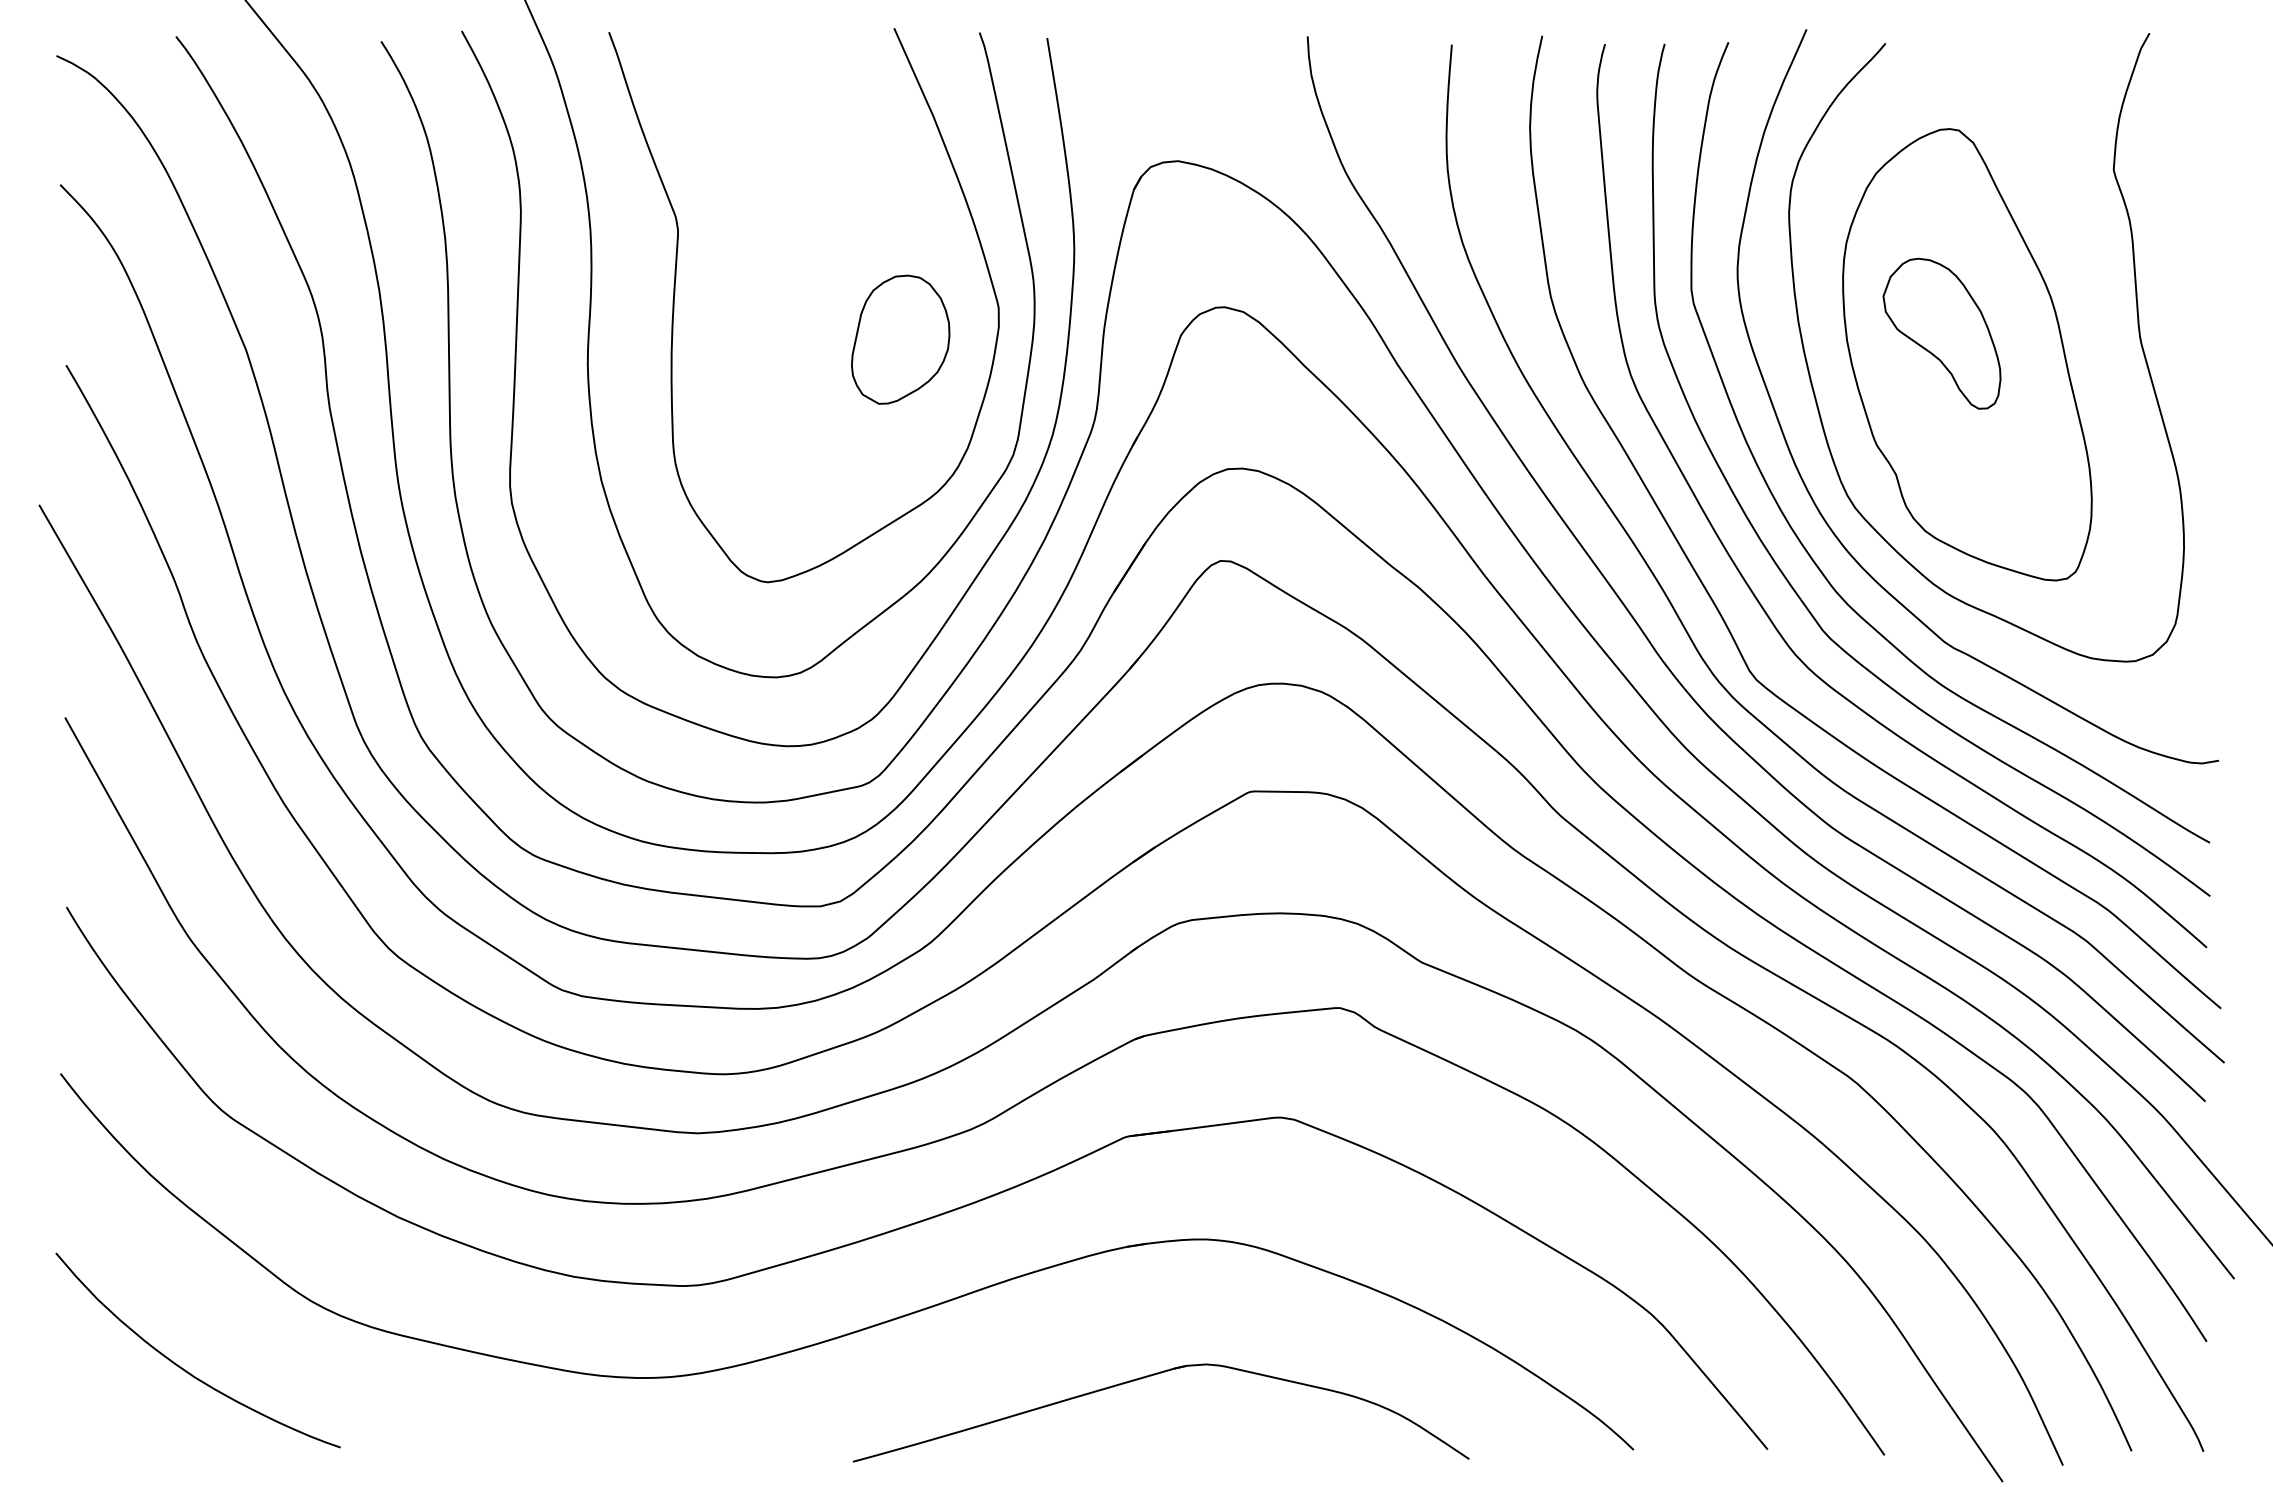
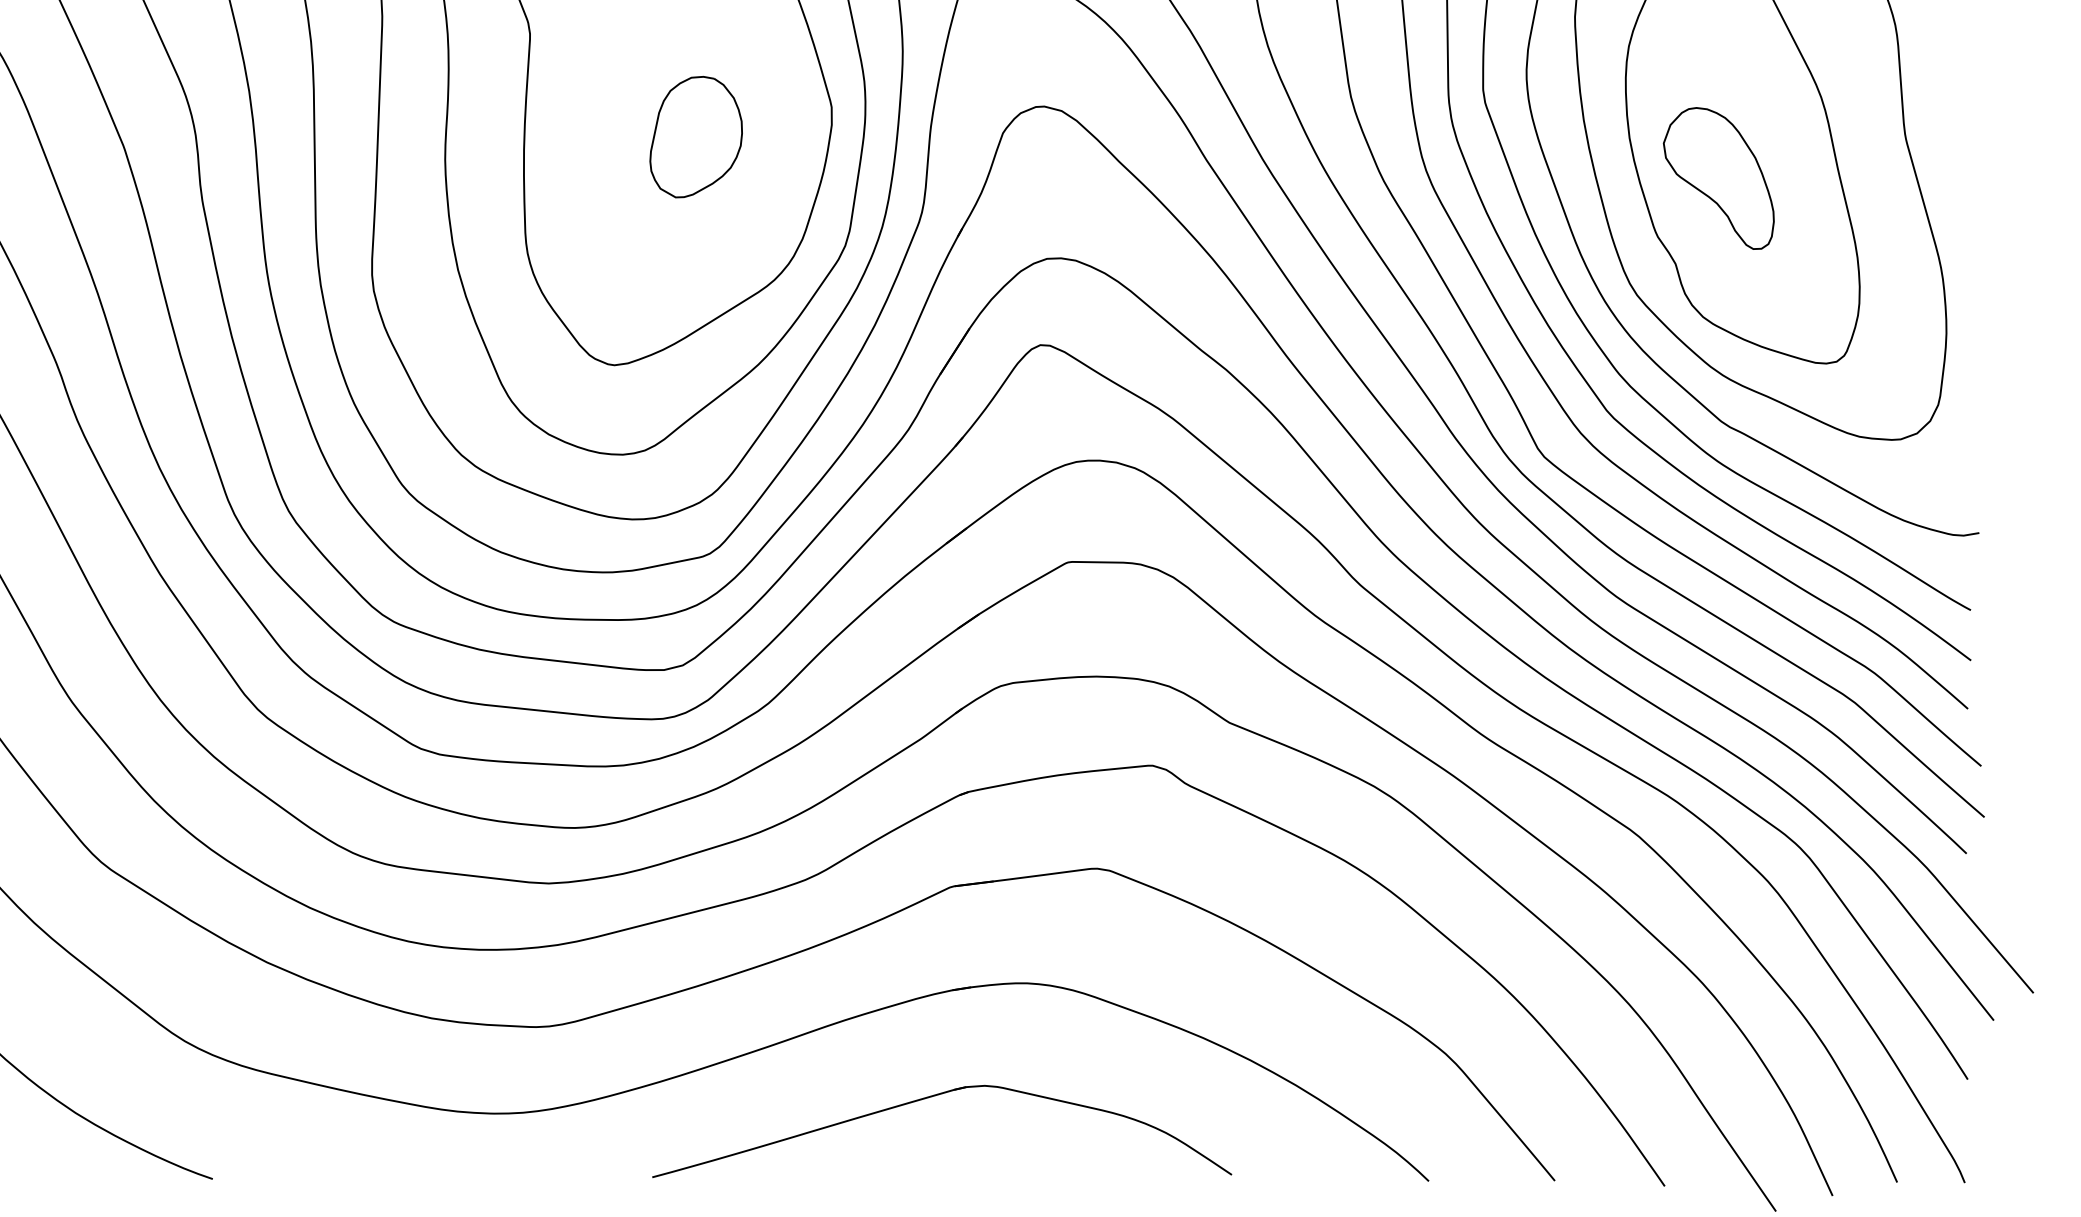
part: (1941, 333) -> (1718, 178), moved
part: (900, 339) -> (696, 136), moved
part: (1151, 1376) -> (933, 1097), moved

